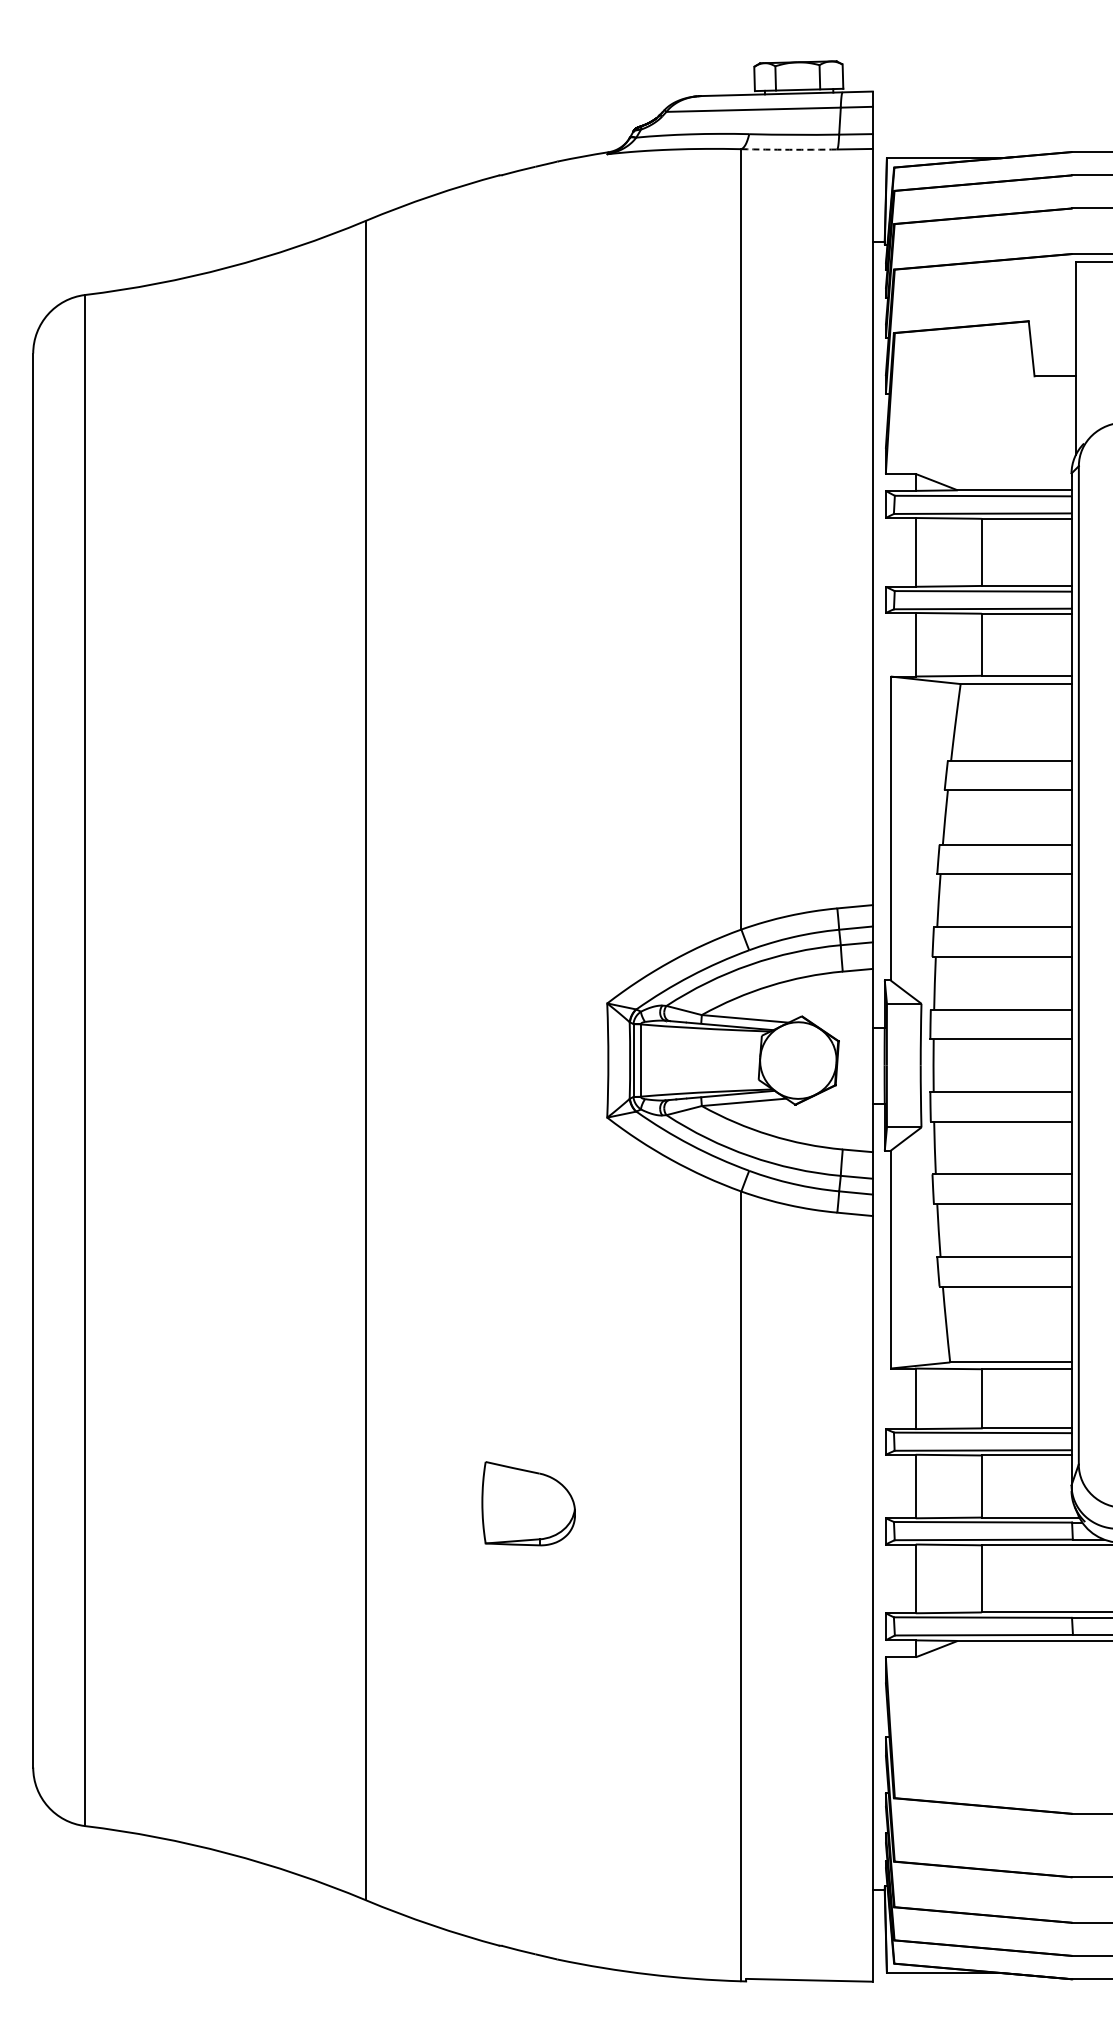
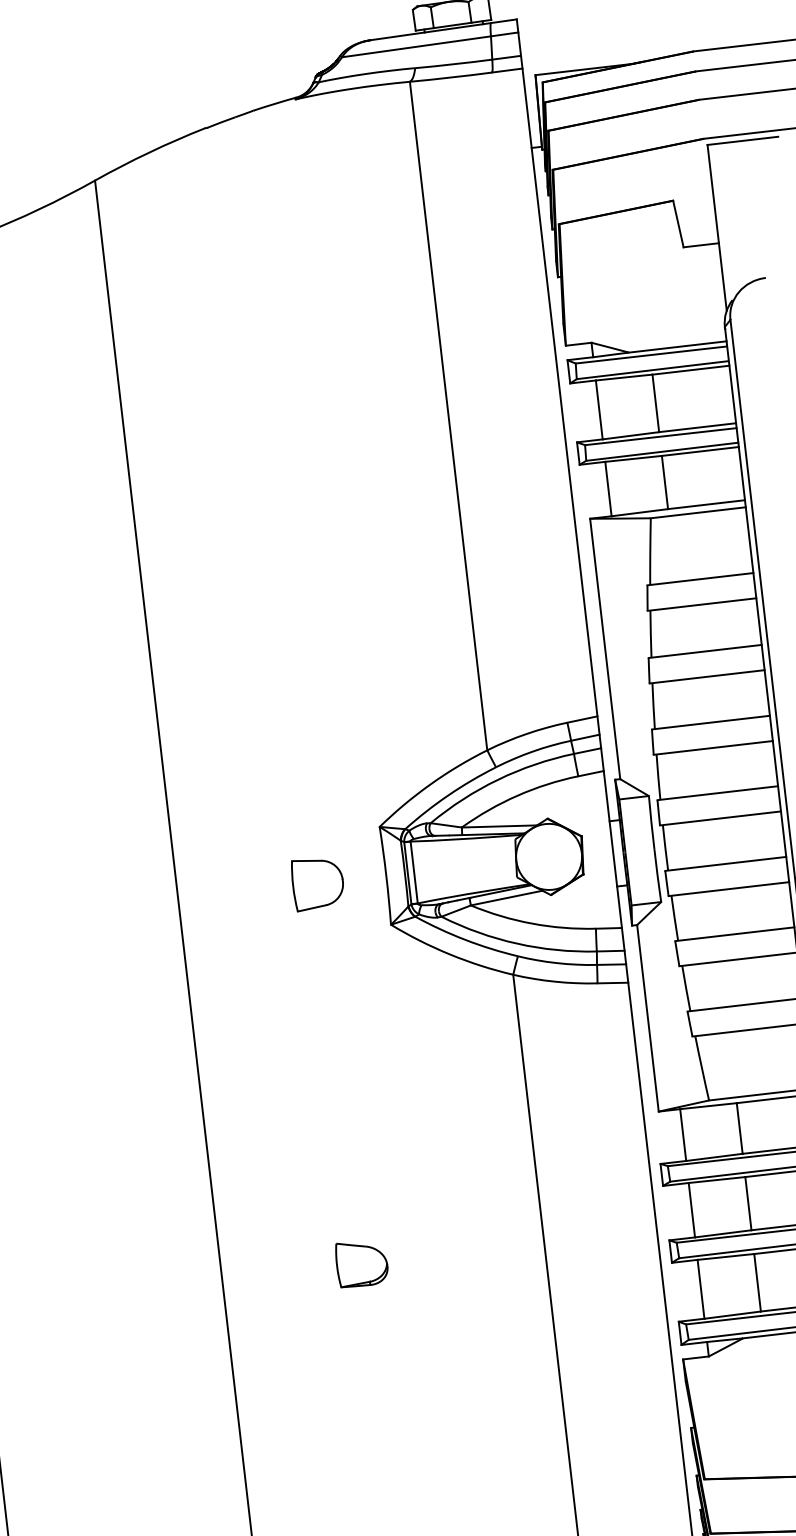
arc: (789, 149) -> (451, 77), dashed -> solid
part: (528, 1060) -> (317, 883), added
part: (528, 1503) -> (361, 1263), size x0.62

